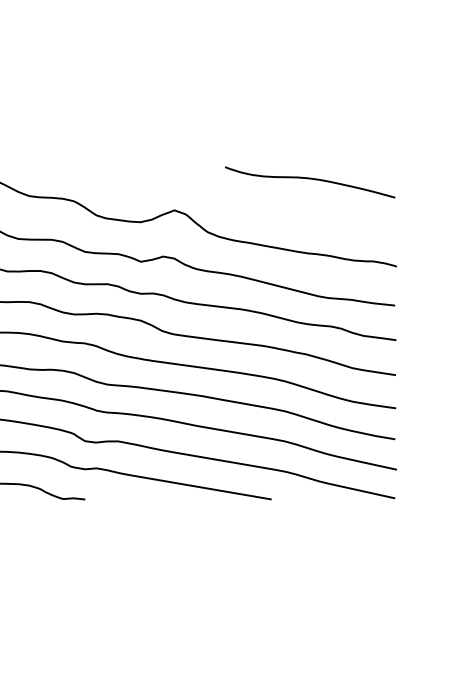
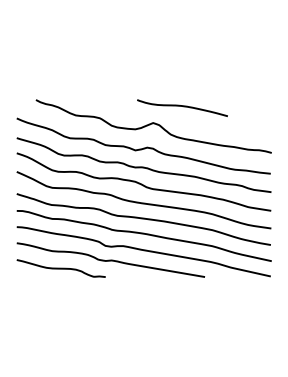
curve: (310, 179) -> (182, 106), moved

